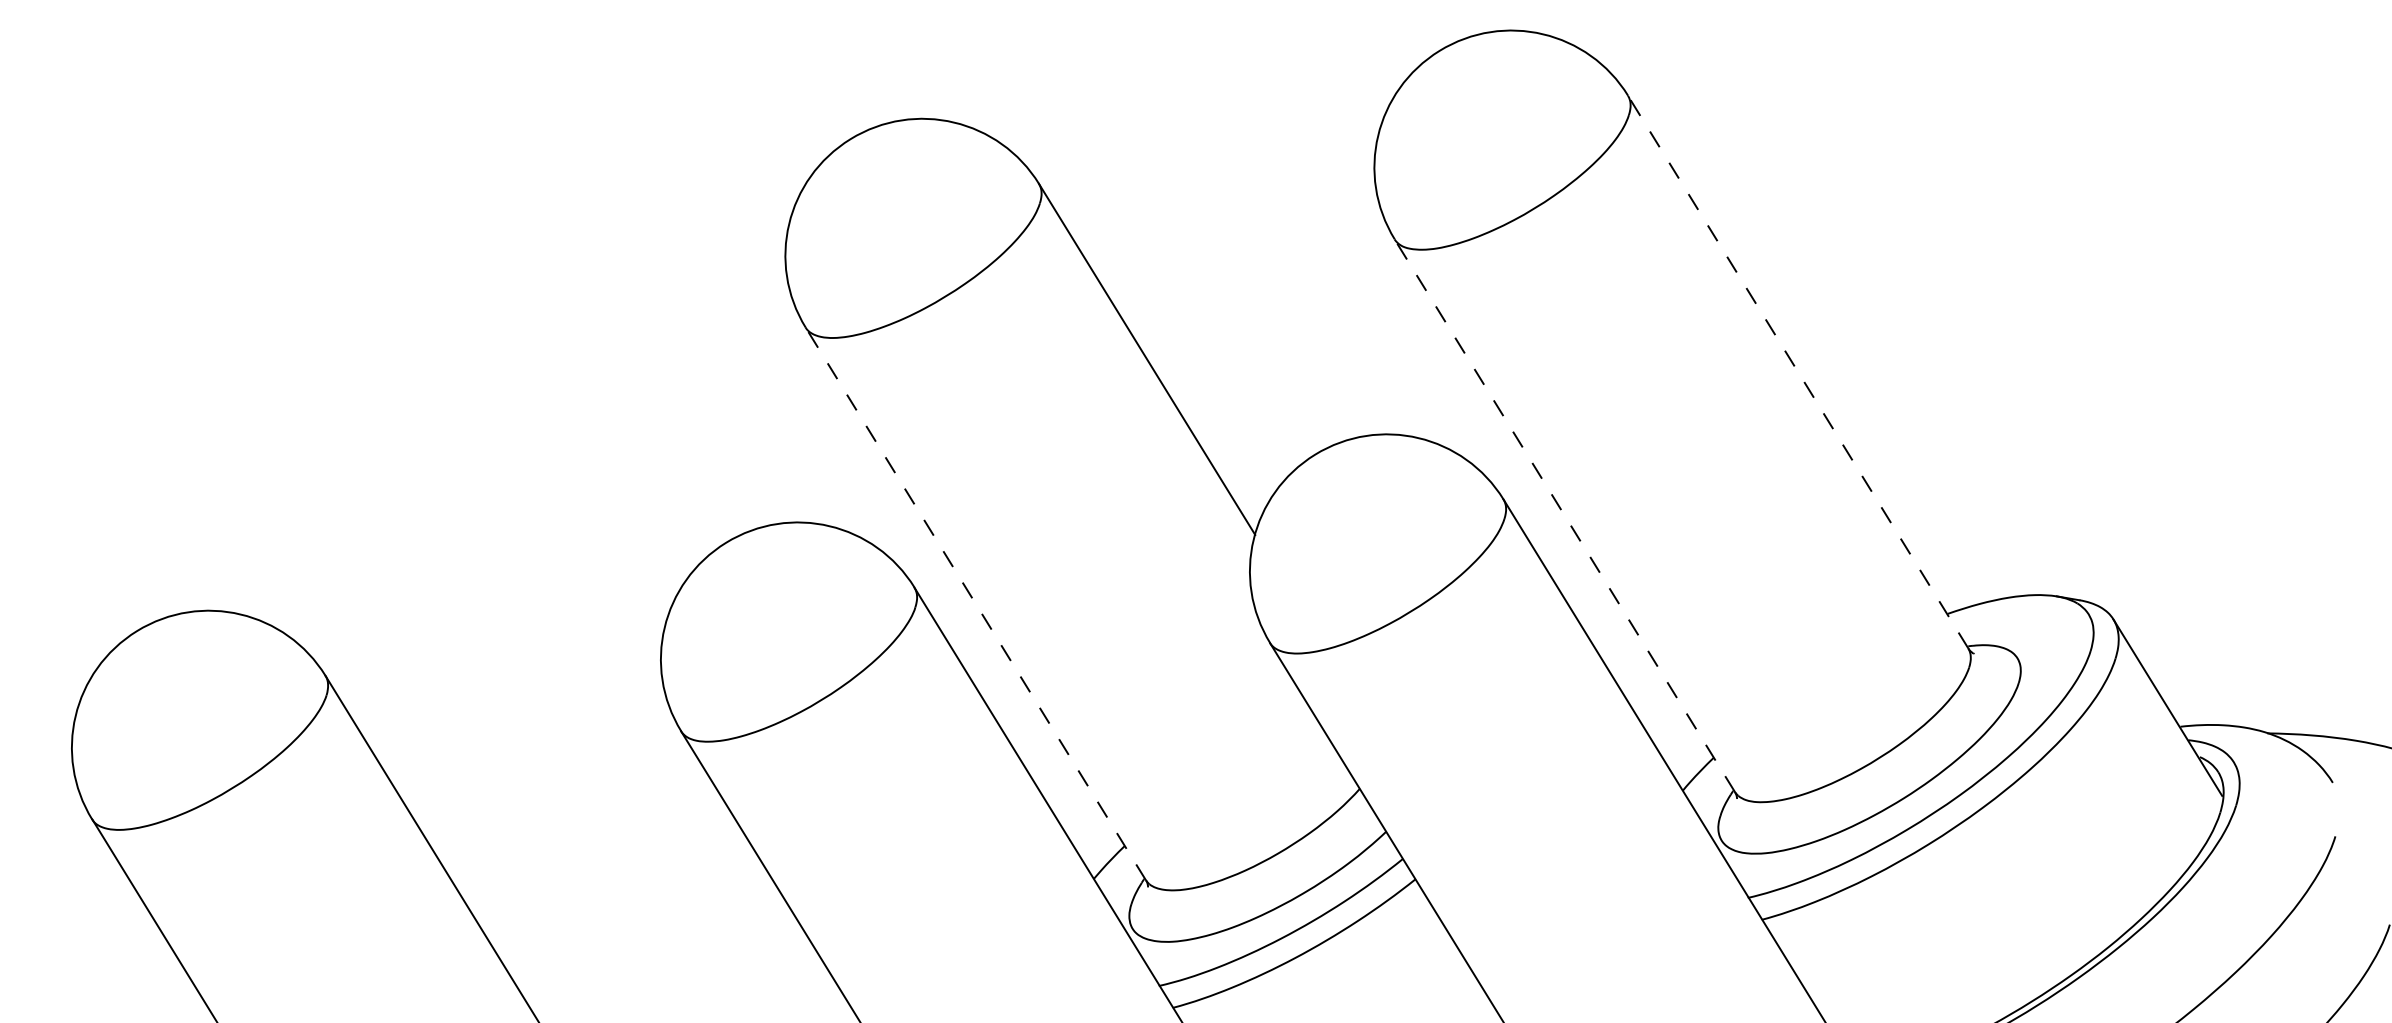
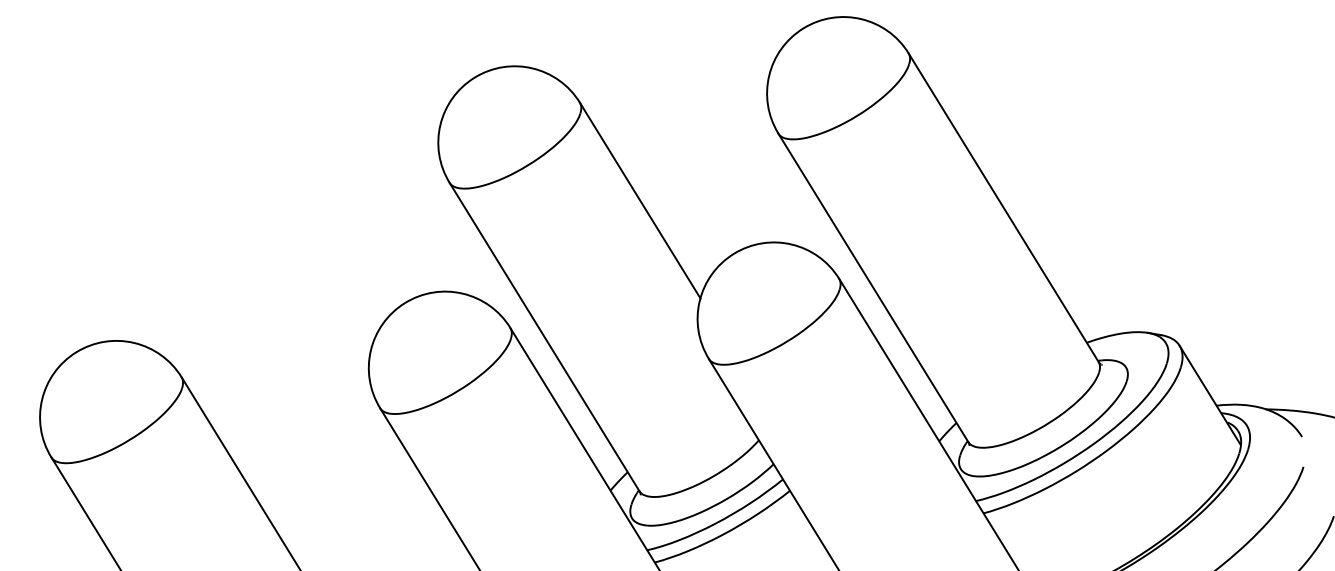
line: (1797, 371) -> (1003, 207), dashed -> solid
line: (1565, 515) -> (873, 287), dashed -> solid
line: (975, 602) -> (544, 336), dashed -> solid

